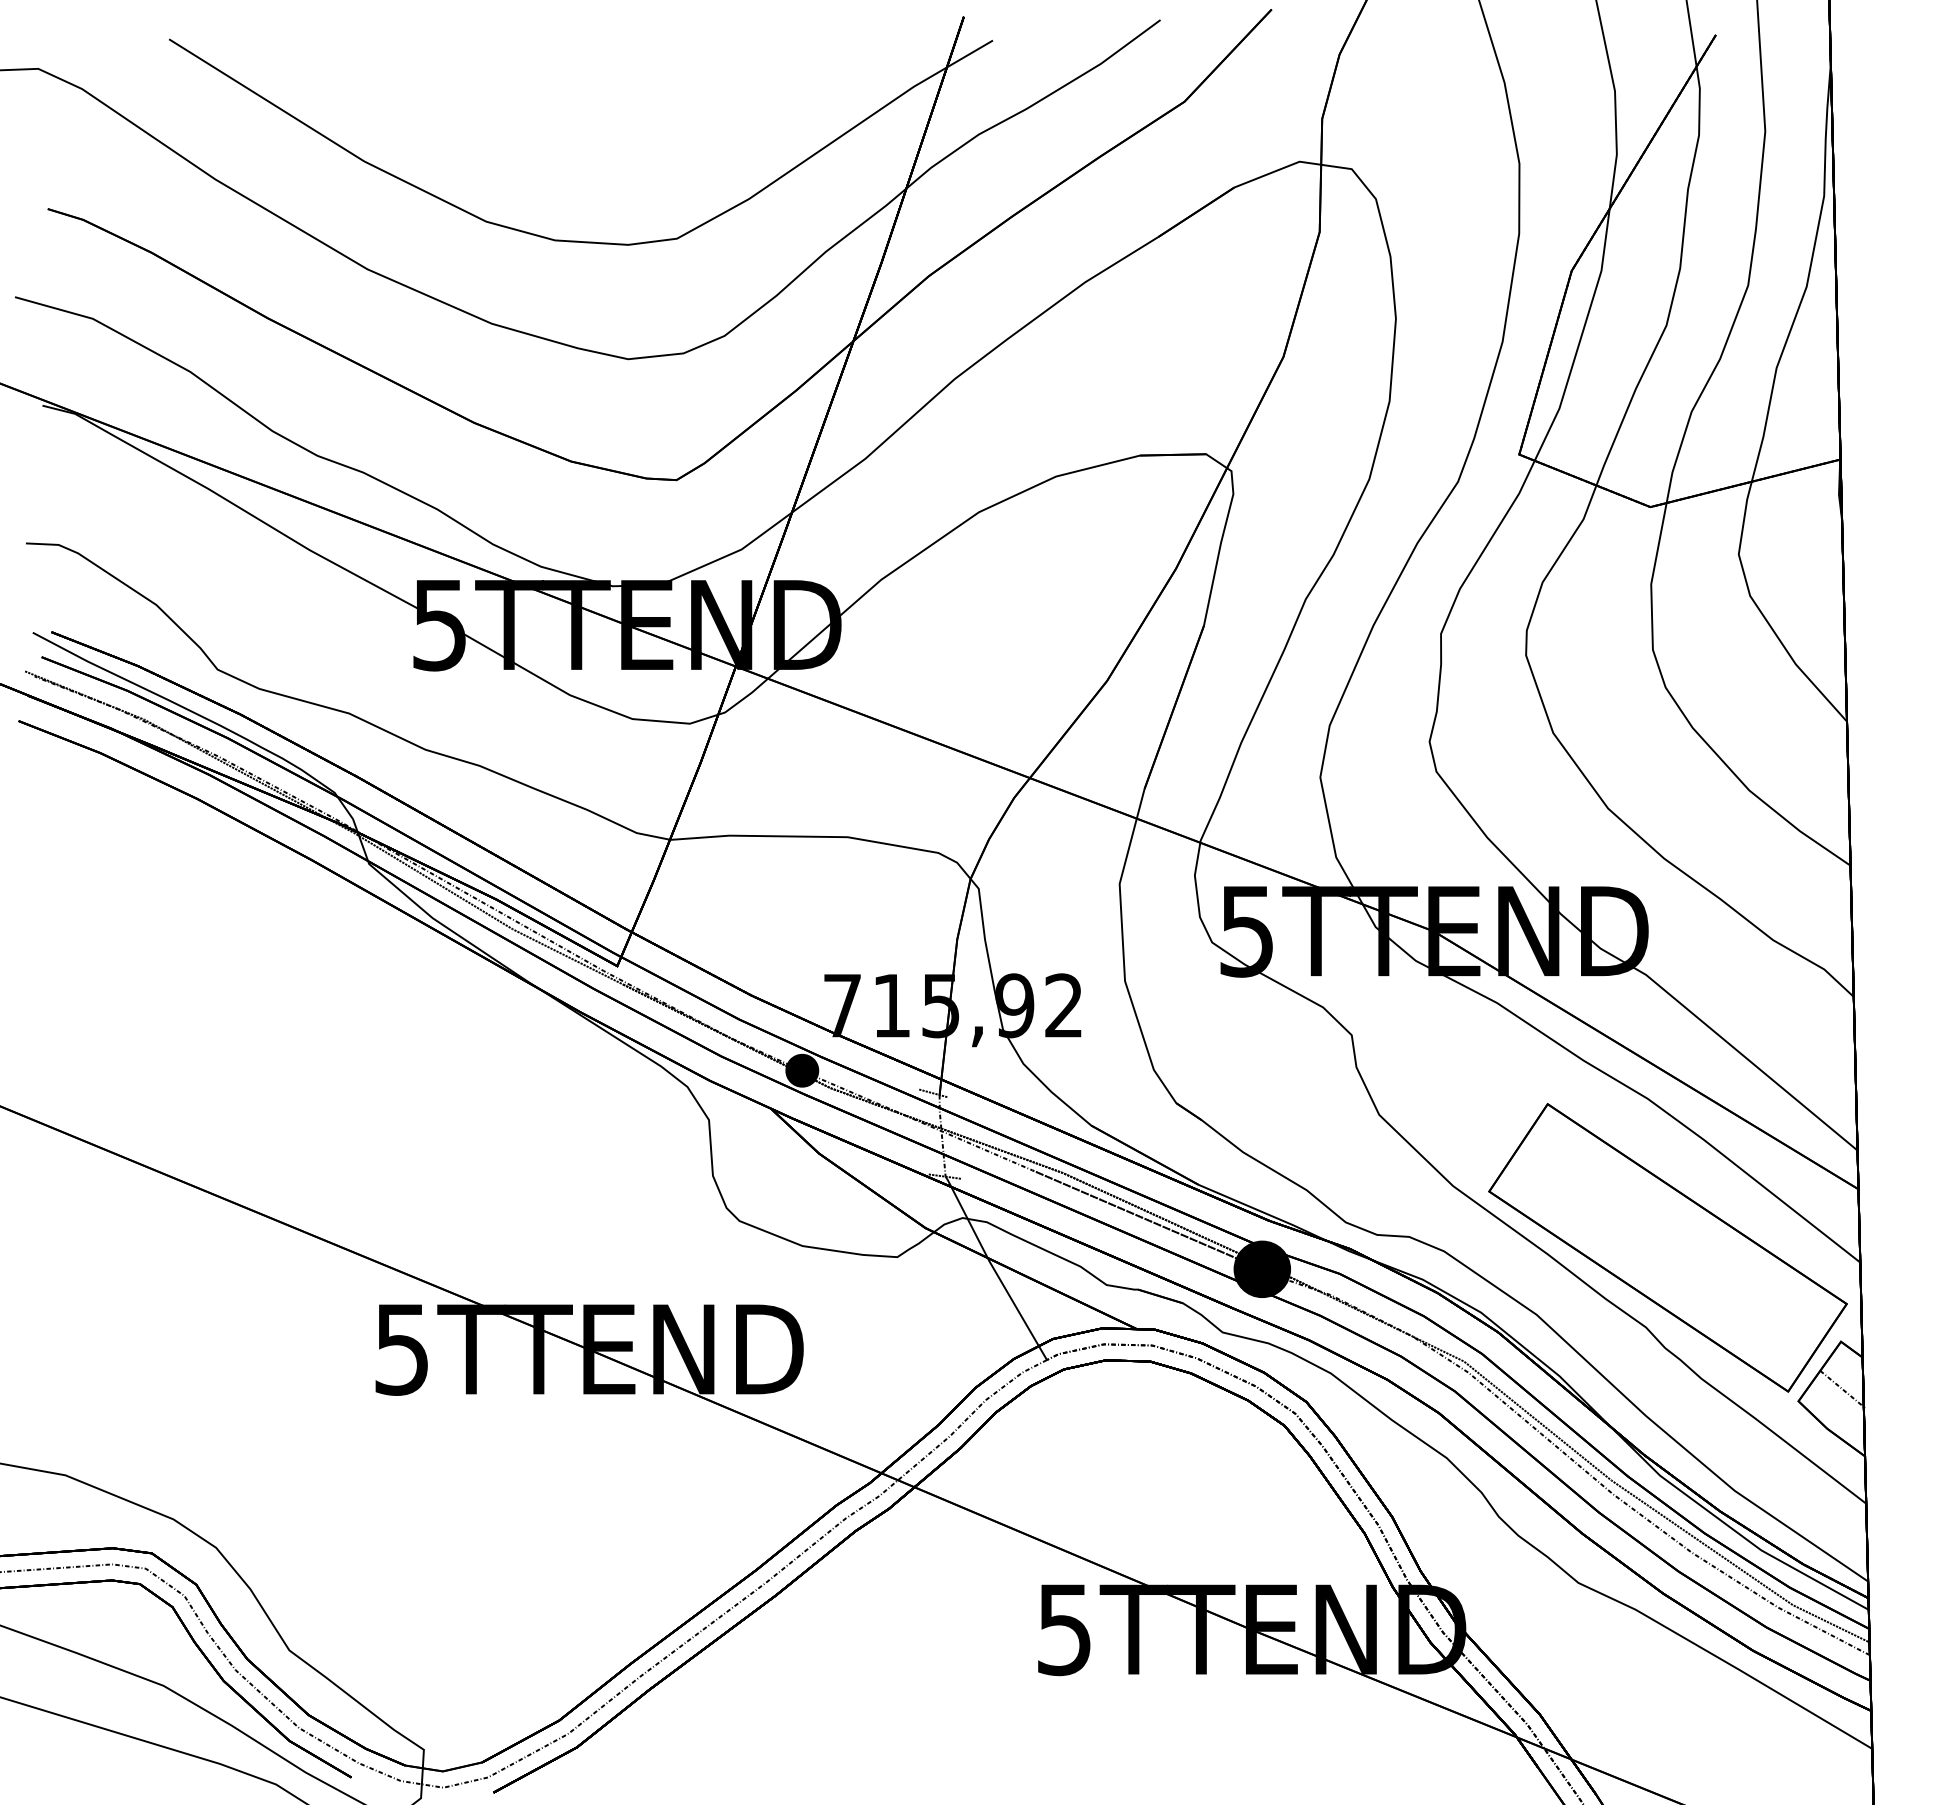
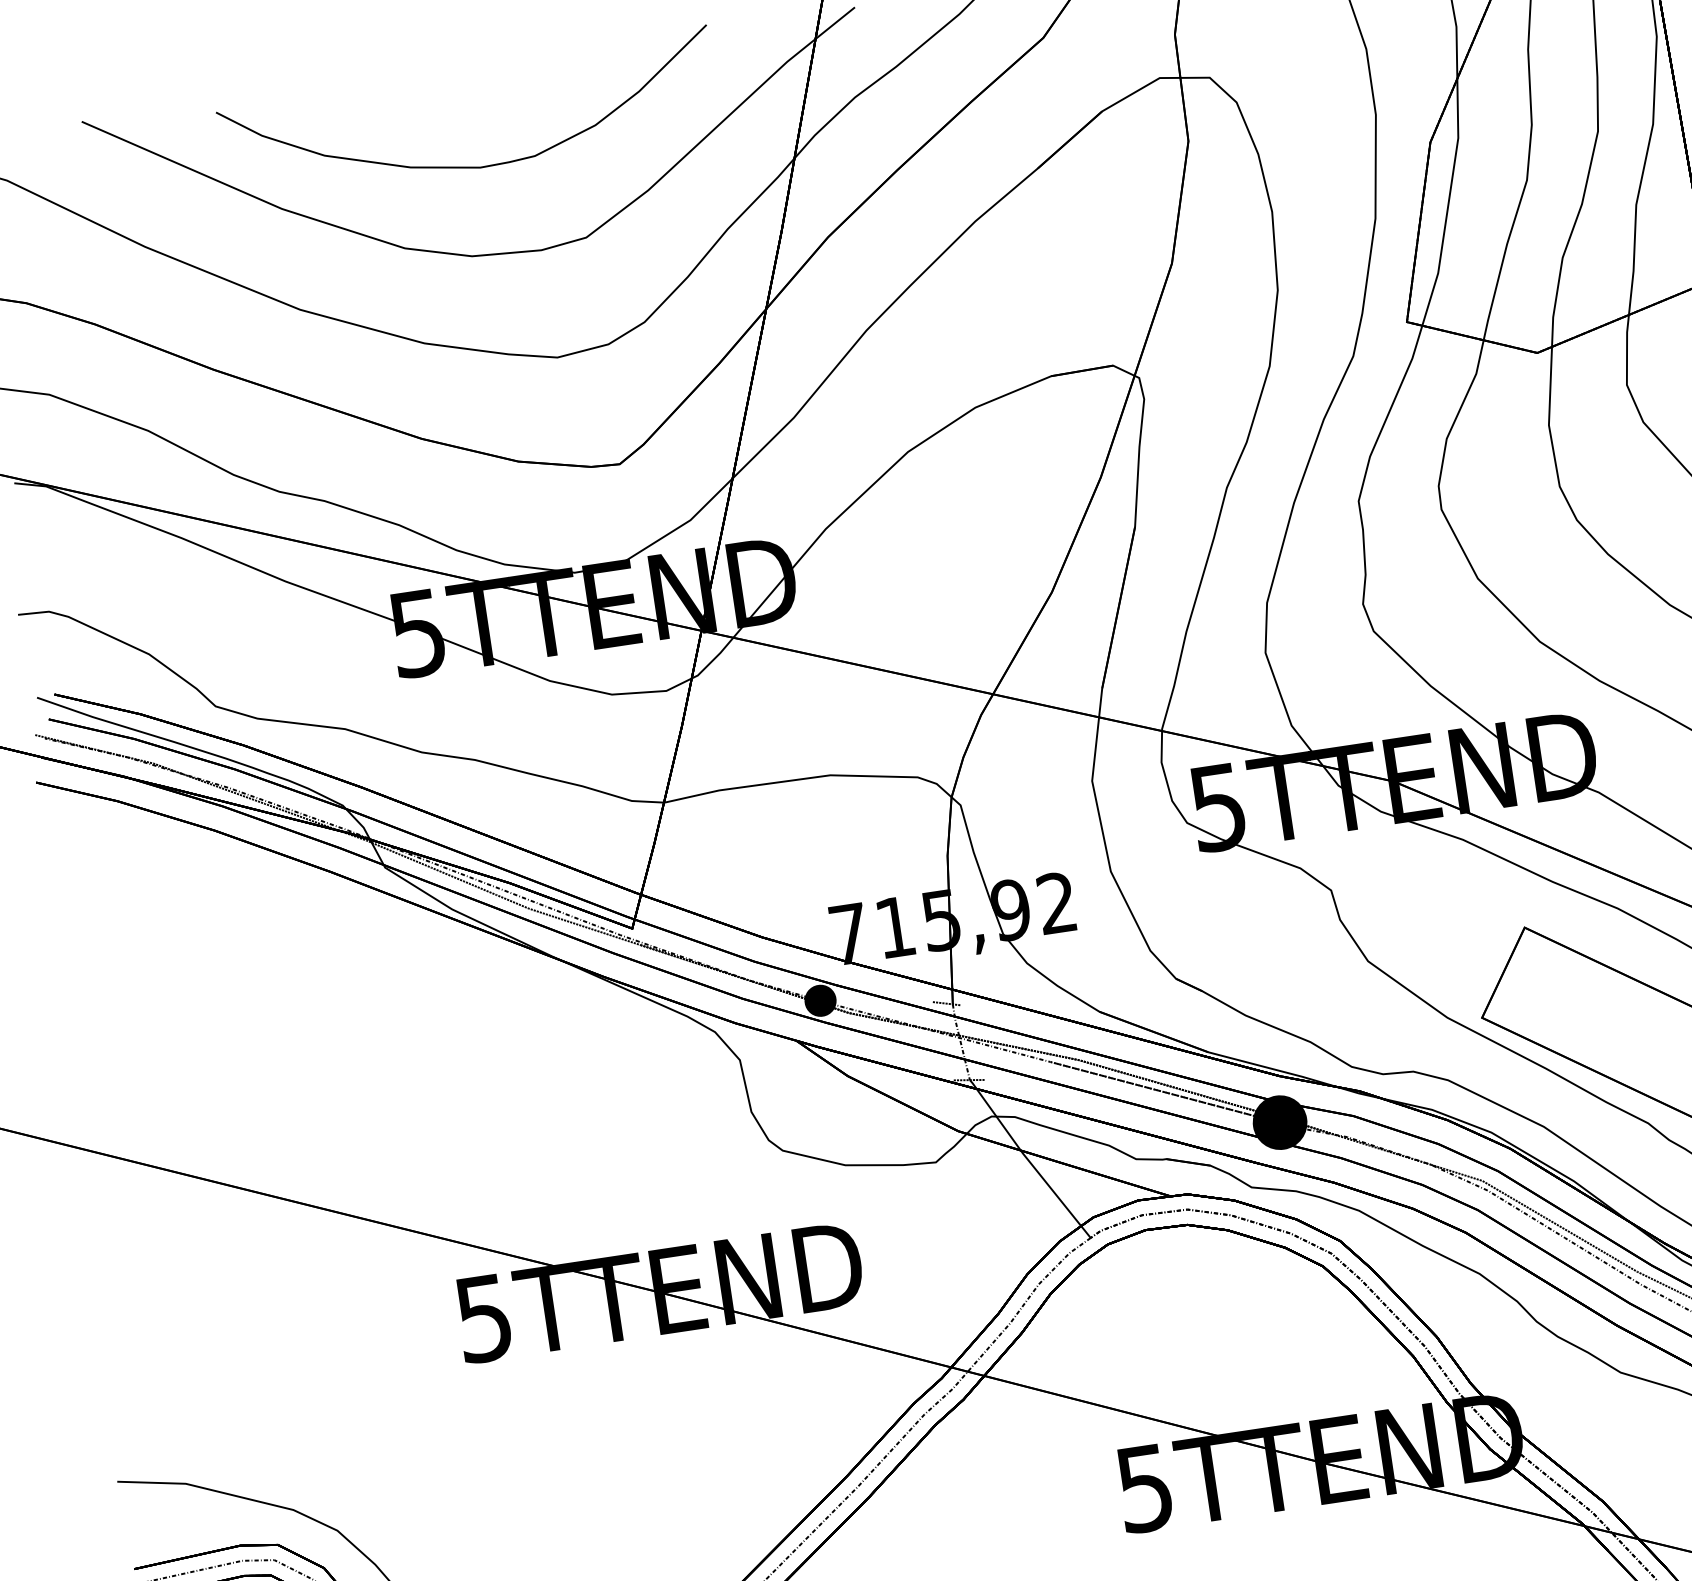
curve: (561, 145) -> (464, 166), added

